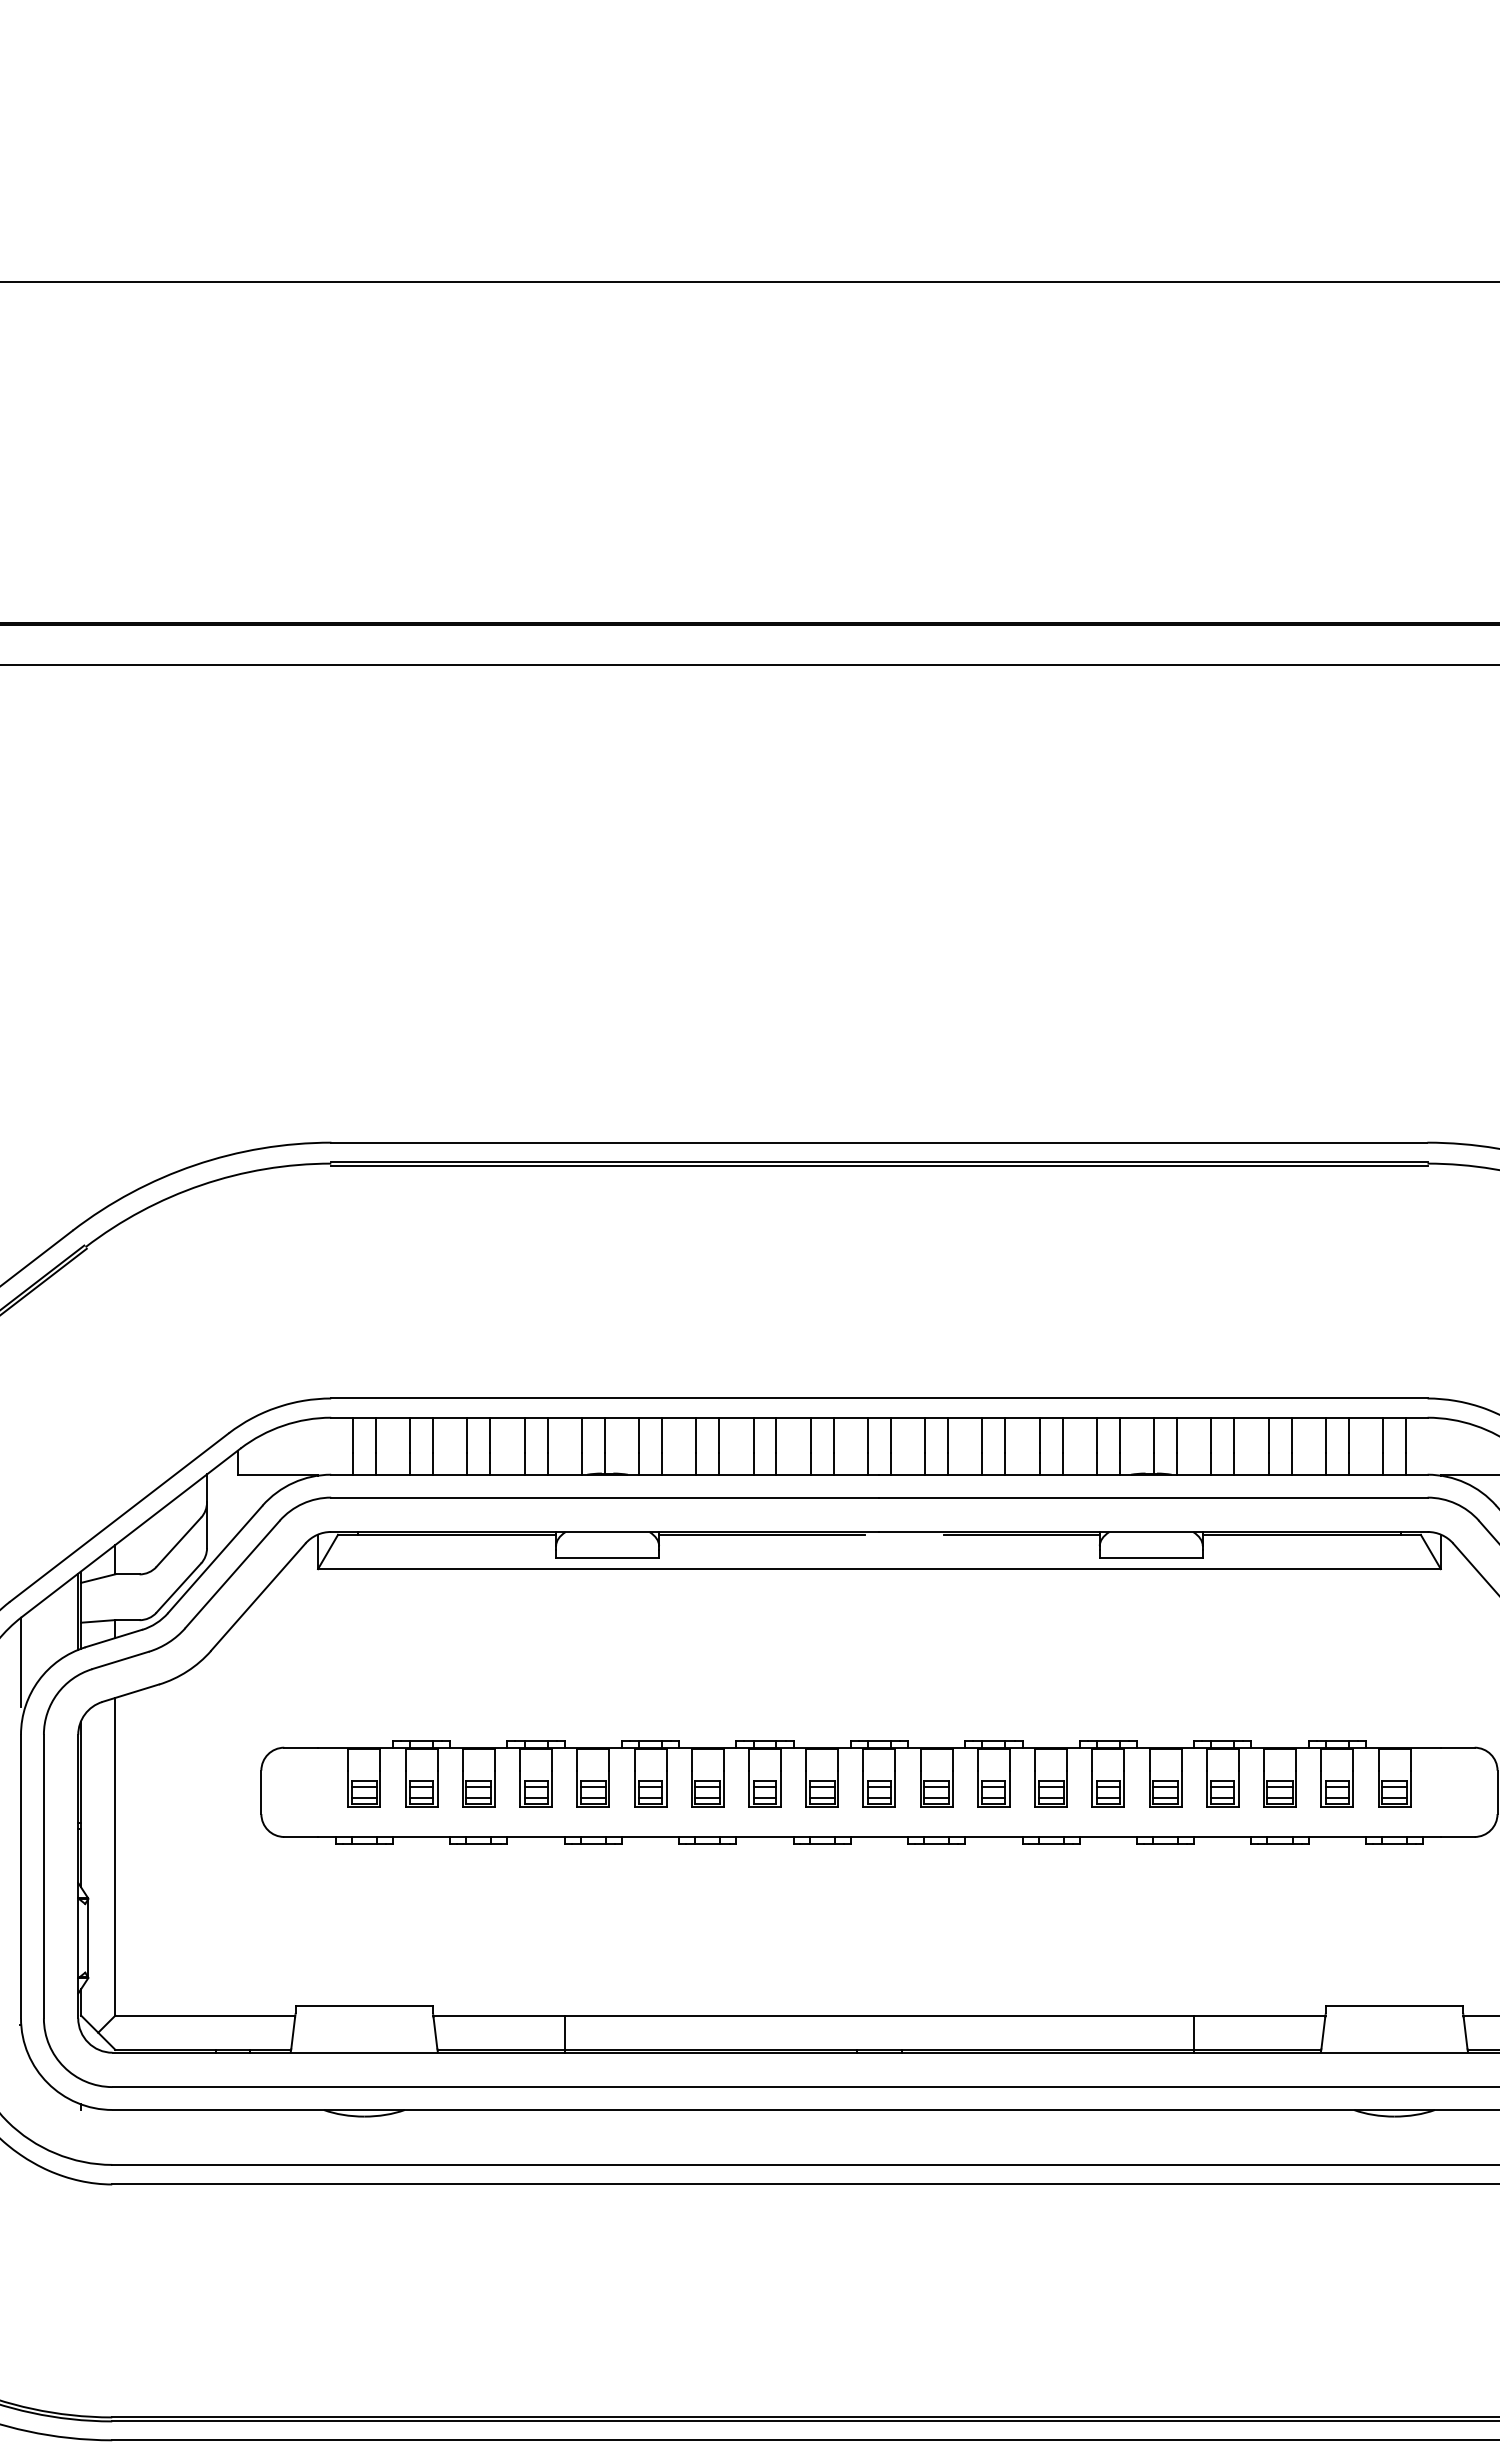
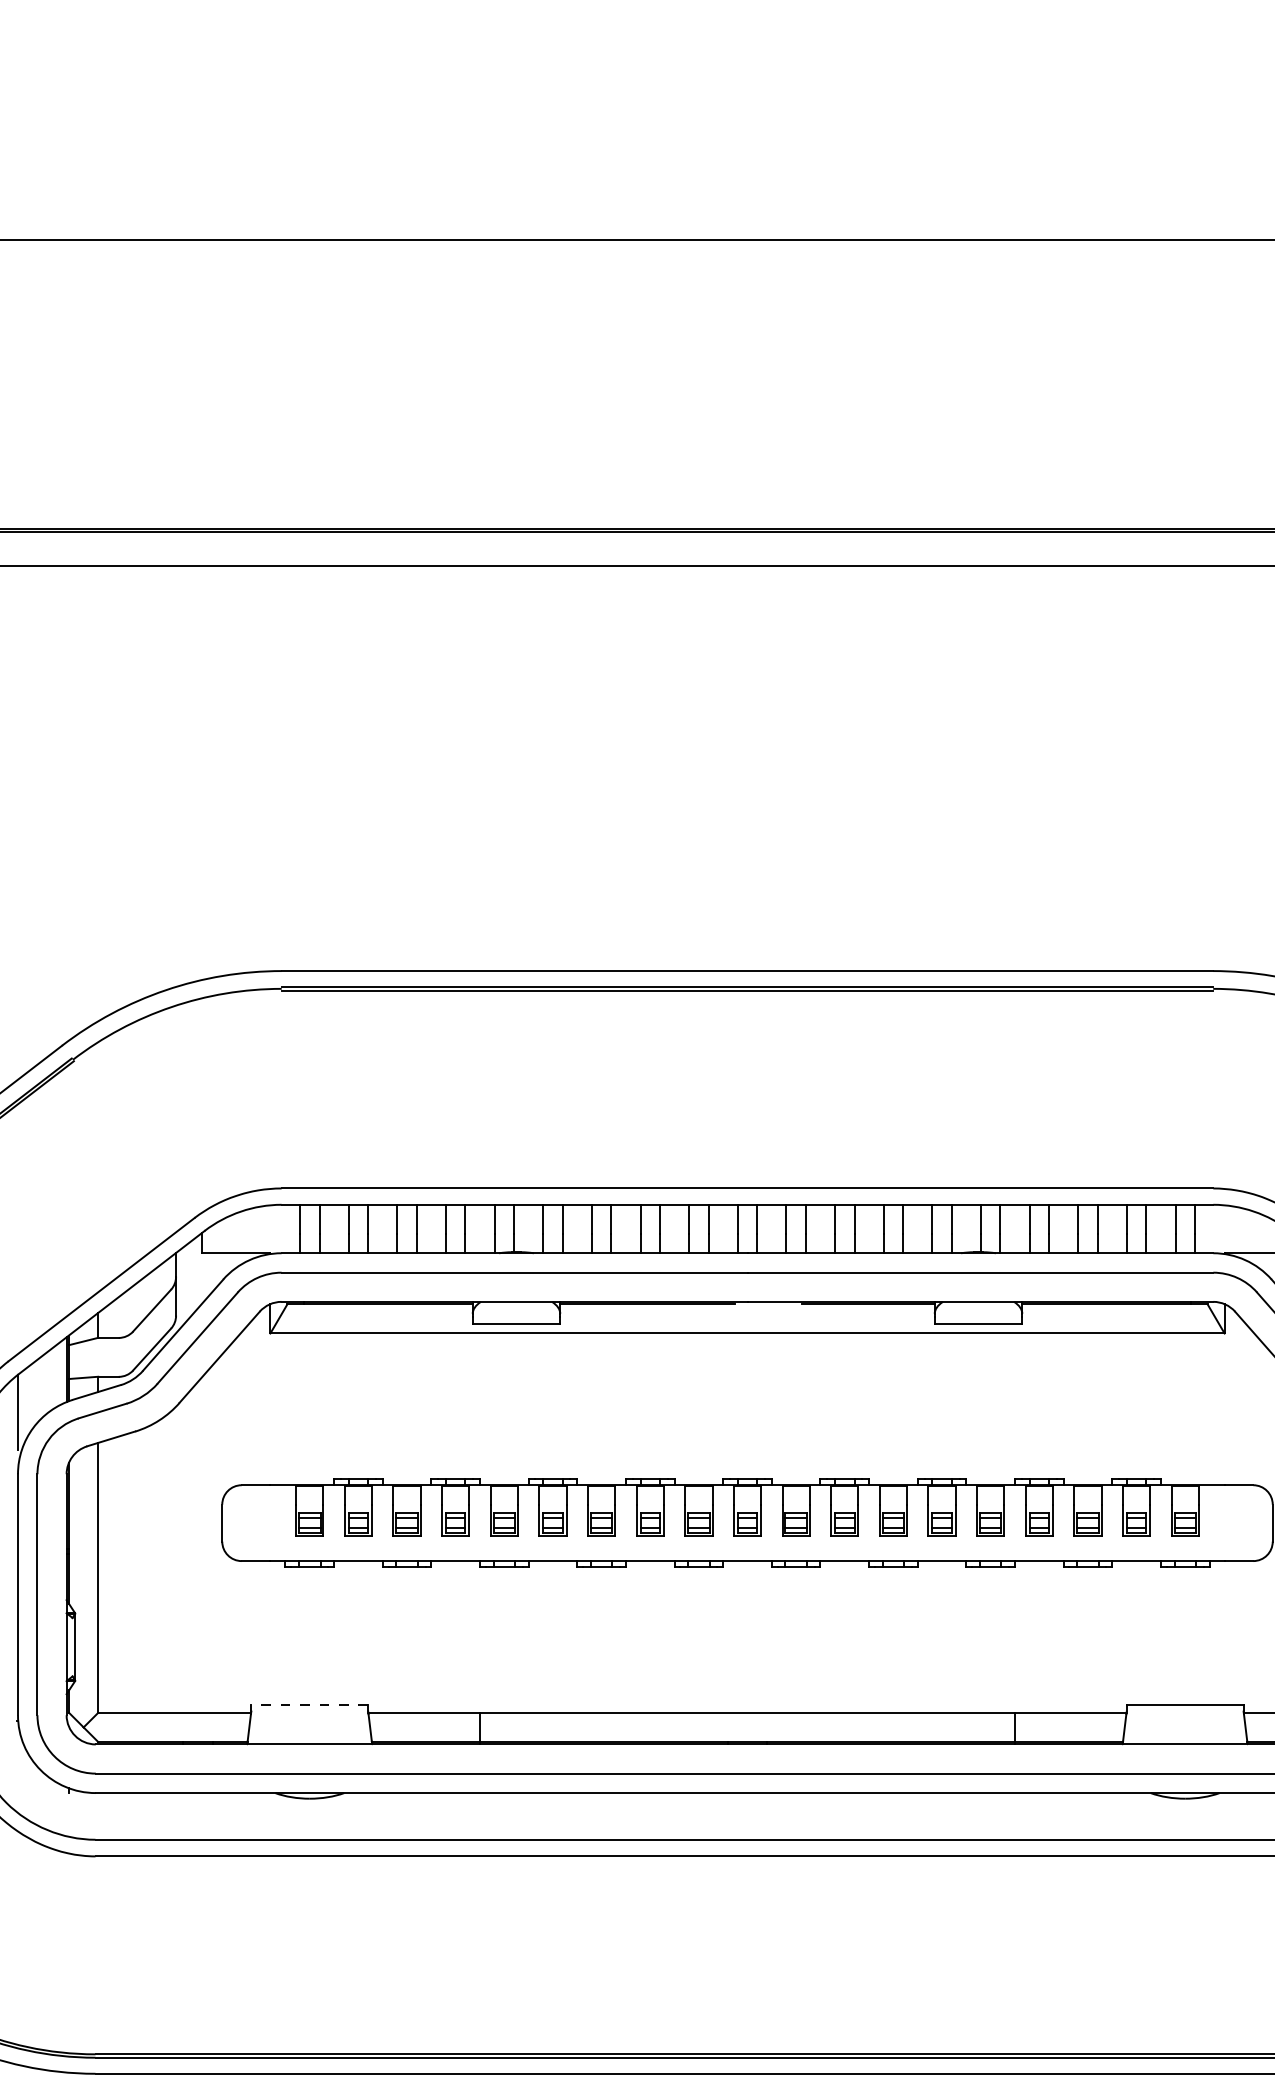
line: (364, 2005) -> (309, 1704), solid -> dashed

